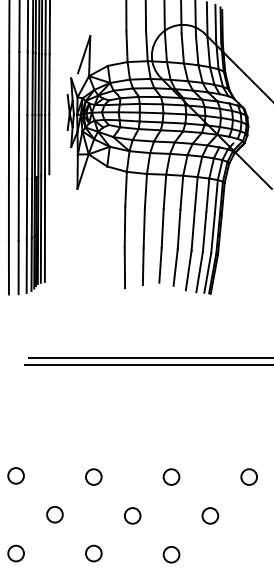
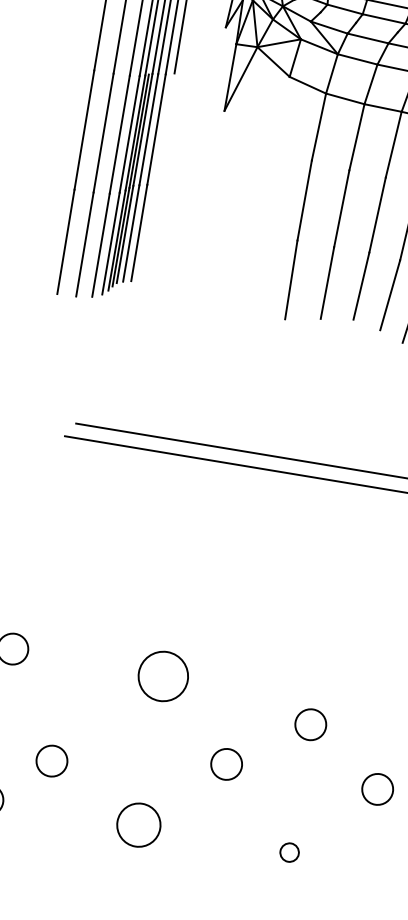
circle: (93, 476) -> (163, 675), size x1.6
circle: (171, 476) -> (310, 723), moved
circle: (54, 514) -> (51, 760), moved
circle: (93, 553) -> (138, 824), size x1.4
circle: (171, 554) -> (289, 851), size x0.6

